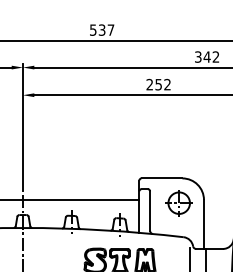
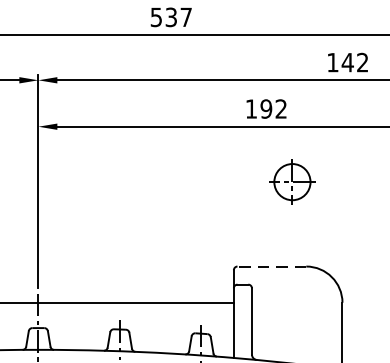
text: (198, 56) -> (333, 61), 342 -> 142
text: (154, 84) -> (259, 108), 252 -> 192
line: (161, 178) -> (271, 266), solid -> dashed
part: (178, 203) -> (291, 182), moved

